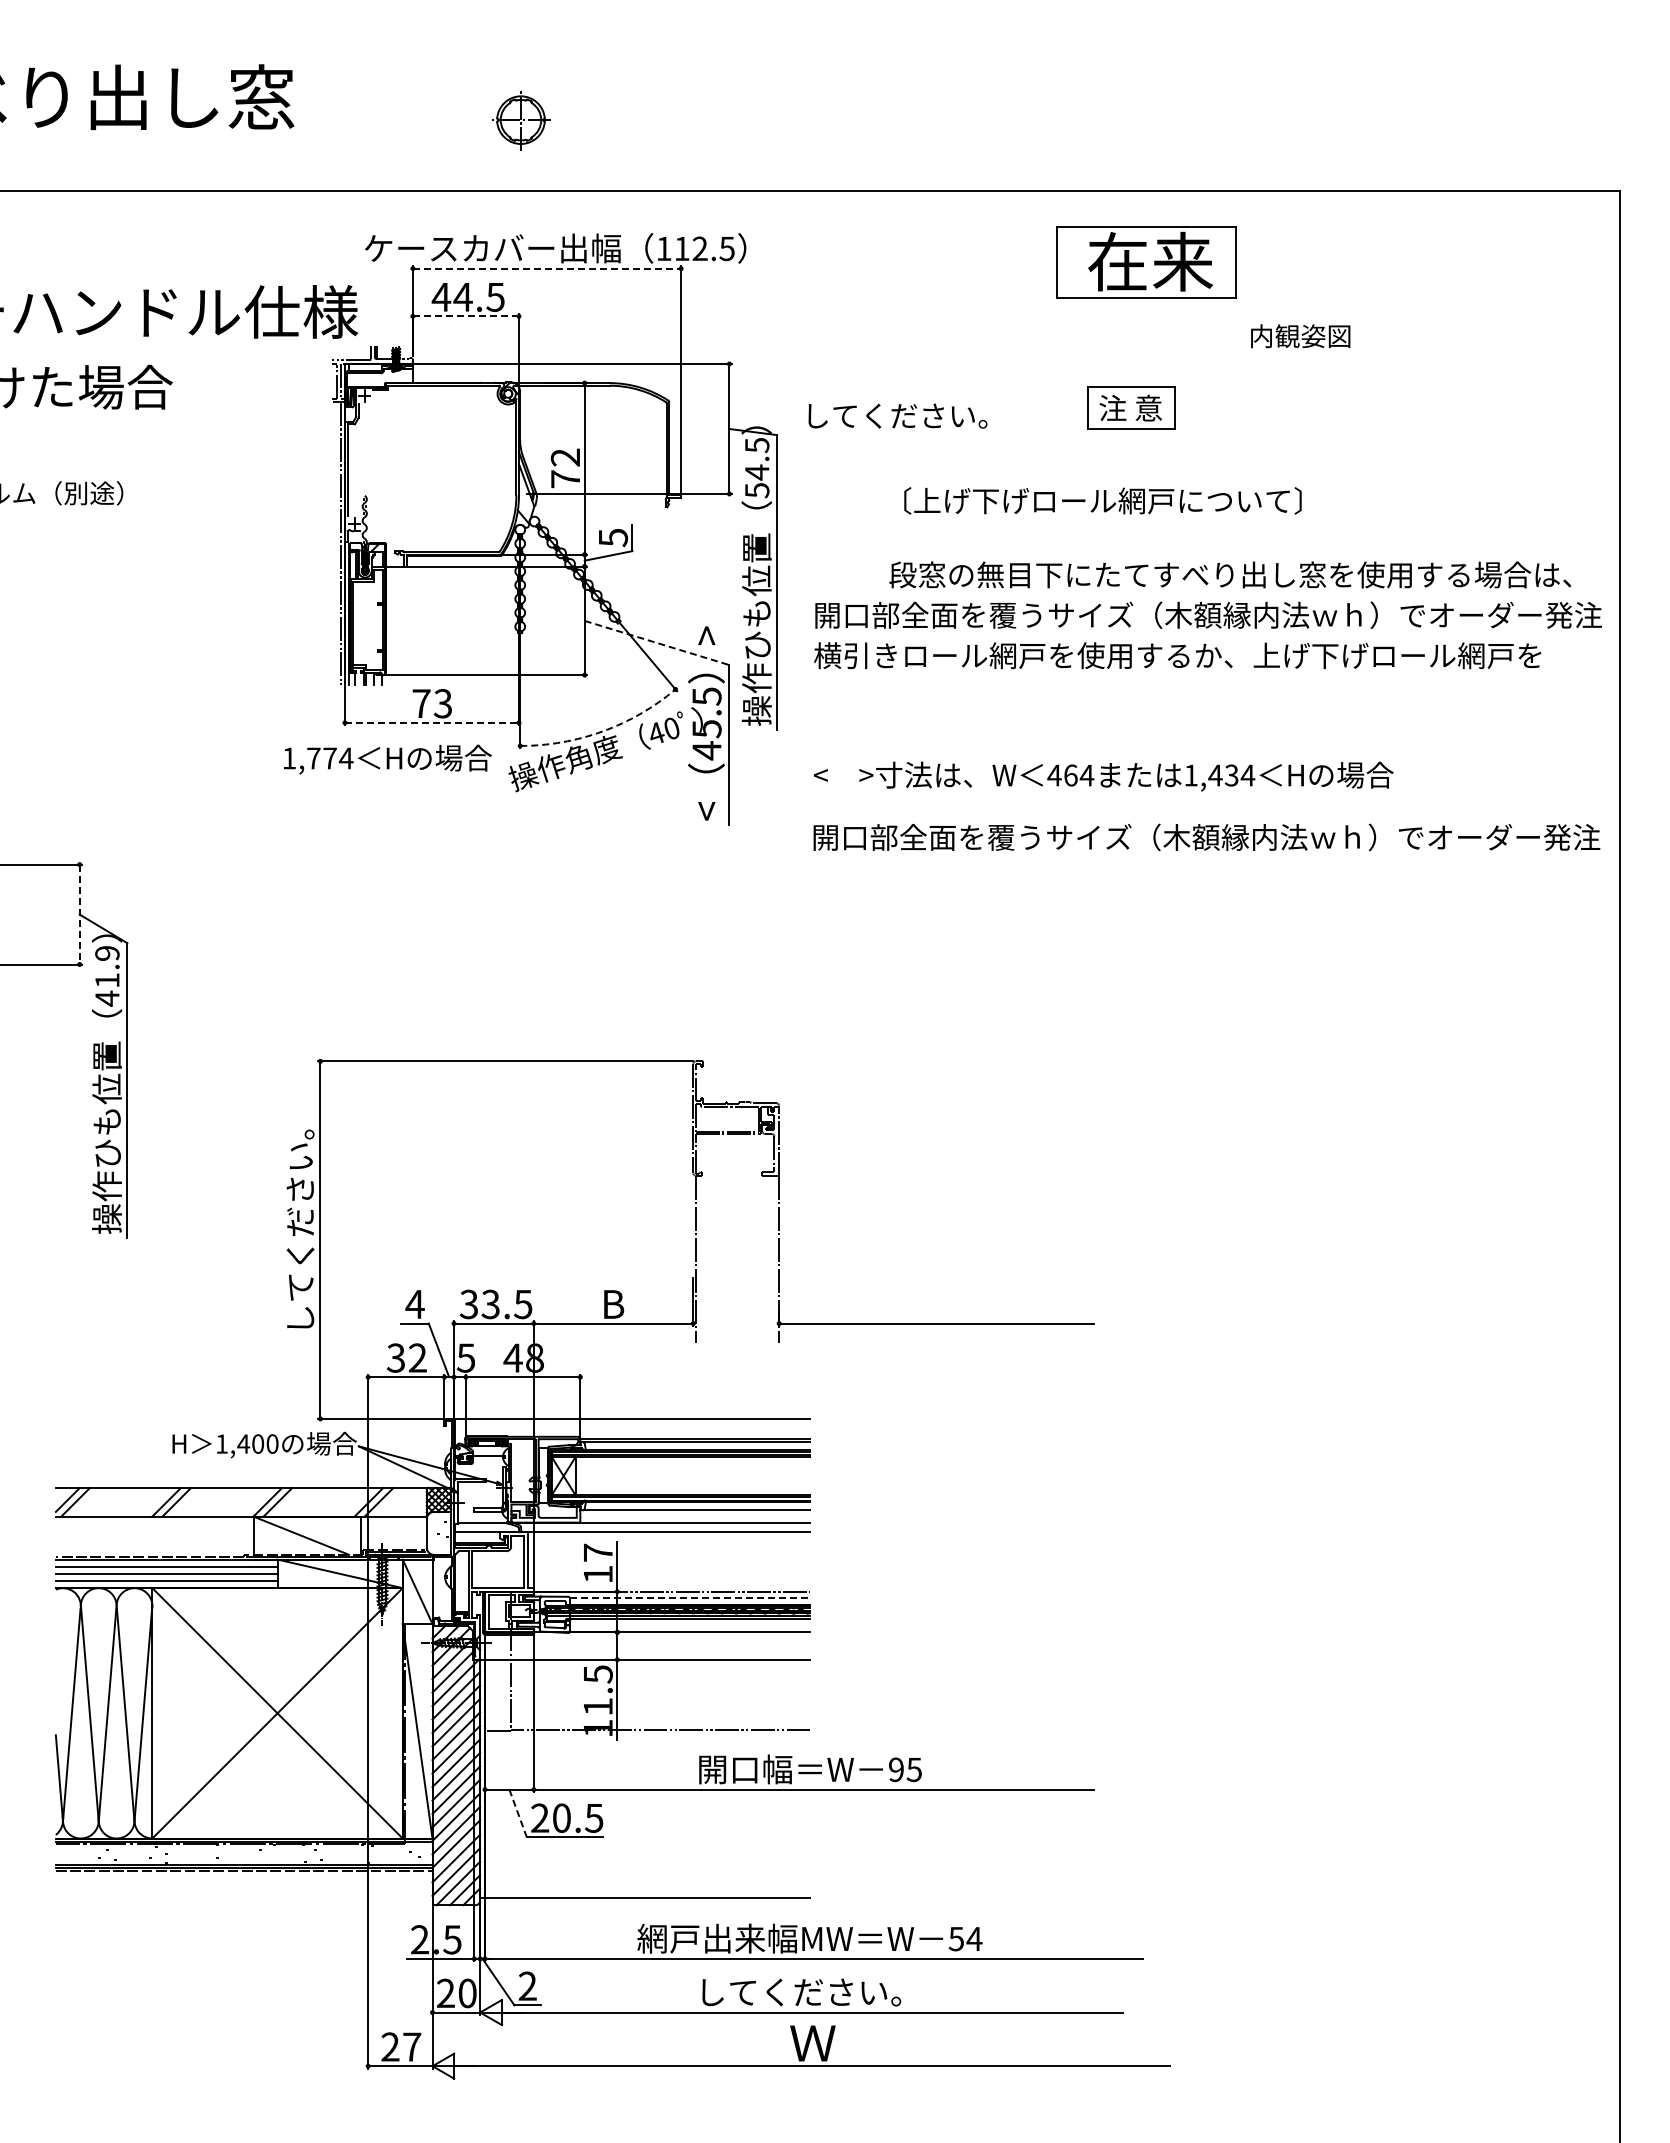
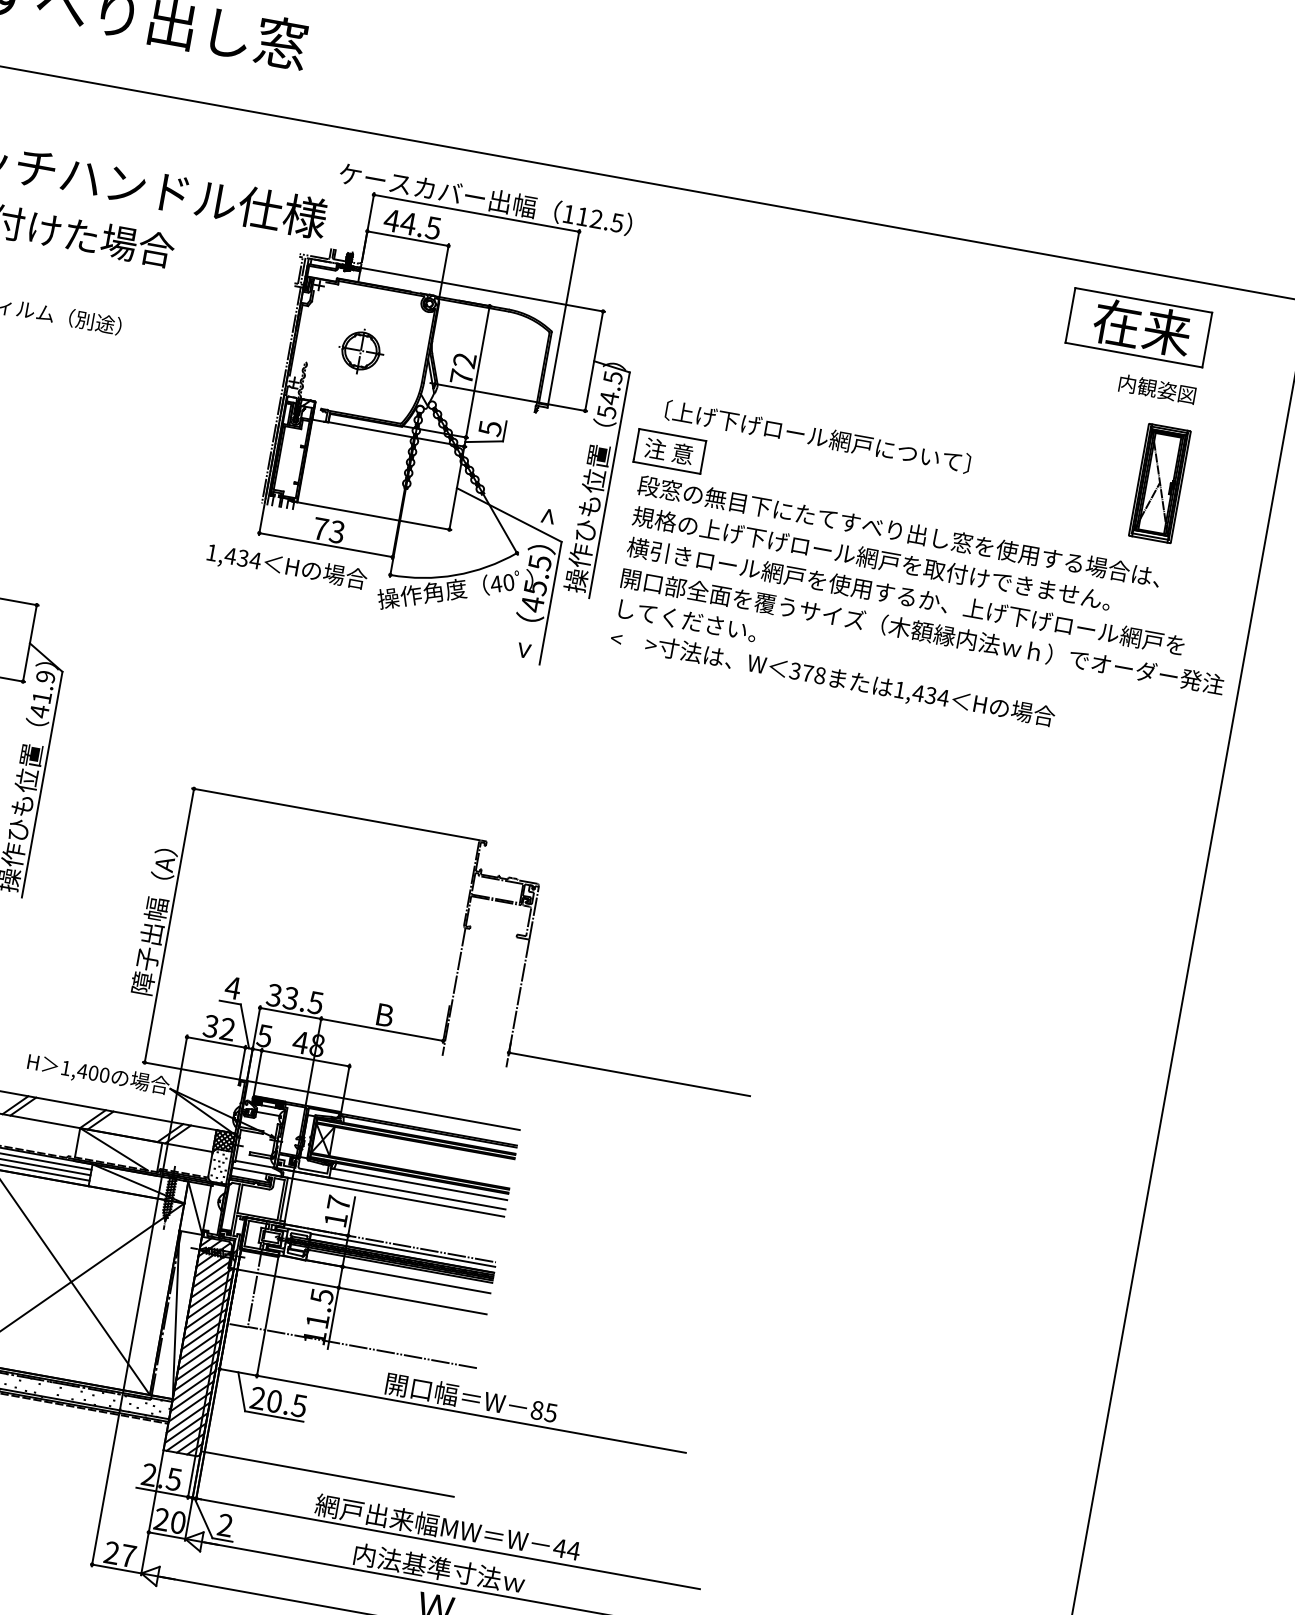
part: (521, 120) -> (361, 351), moved
part: (1146, 262) -> (1139, 327), moved
line: (547, 268) -> (476, 213), dashed -> solid
line: (466, 316) -> (408, 238), dashed -> solid
text: (1300, 336) -> (1157, 389), moved
part: (1131, 407) -> (669, 451), moved
text: (897, 415) -> (687, 620), moved
part: (1473, 454) -> (1160, 483), added
text: (1102, 500) -> (817, 436), moved
text: (1230, 574) -> (899, 531), moved
text: (1207, 614) -> (934, 569), 開口部全面を覆うサイズ（木額縁内法ｗｈ）でオーダー発注 -> 規格の上げ下げロール網戸を取付けできません。
line: (657, 643) -> (509, 515), dashed -> solid
line: (432, 722) -> (326, 544), dashed -> solid
arc: (602, 731) -> (455, 575), dashed -> solid
text: (321, 758) -> (236, 557), 1,774 -> 1,434
text: (1070, 775) -> (807, 673), 464 -> 378
text: (1206, 837) -> (922, 631), moved
line: (79, 914) -> (29, 643), dashed -> solid
text: (300, 1231) -> (155, 916), してください。 -> 障子出幅（A）
line: (690, 1597) -> (403, 1250), dashed -> solid
text: (896, 1769) -> (537, 1410), 95 -> 85
line: (518, 1813) -> (242, 1391), dashed -> solid
text: (956, 1939) -> (559, 1548), 54 -> 44
text: (808, 1992) -> (439, 1568), してください。 -> 内法基準寸法ｗ

